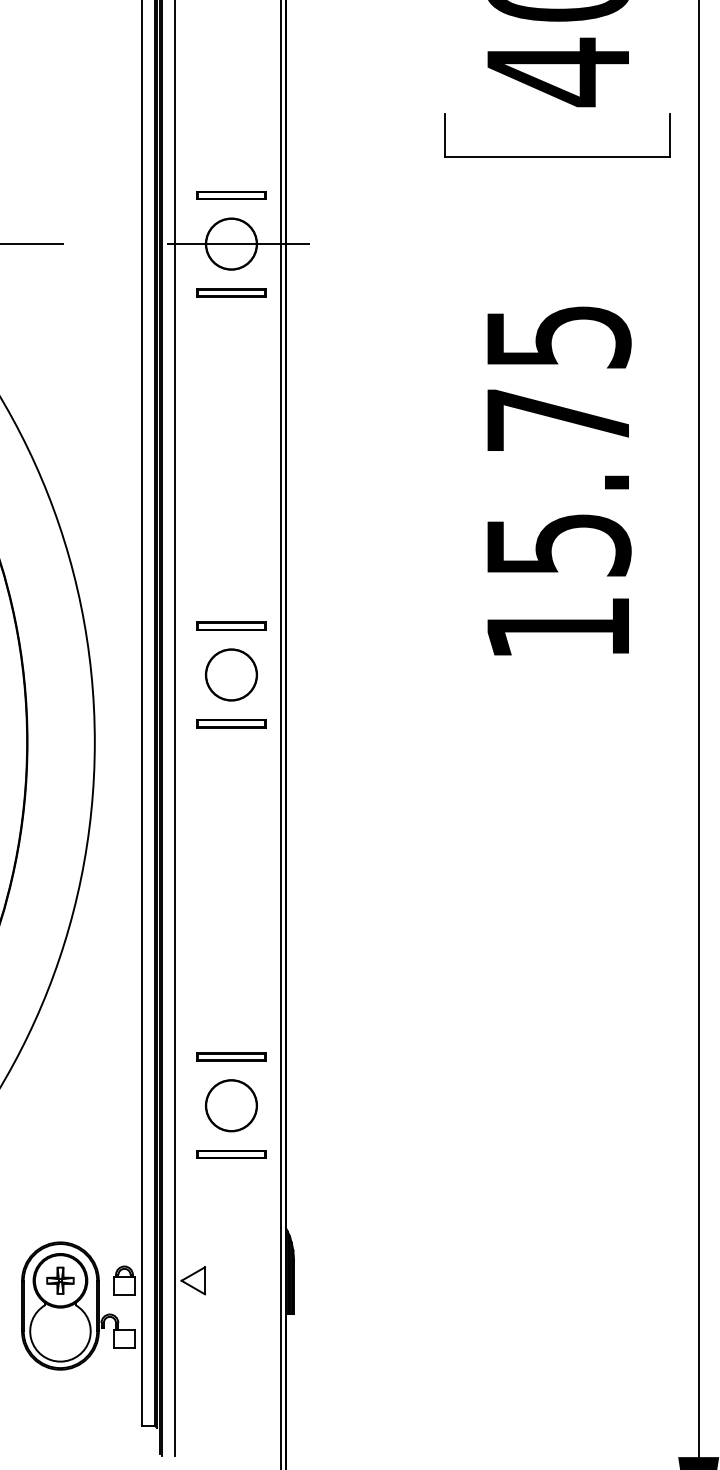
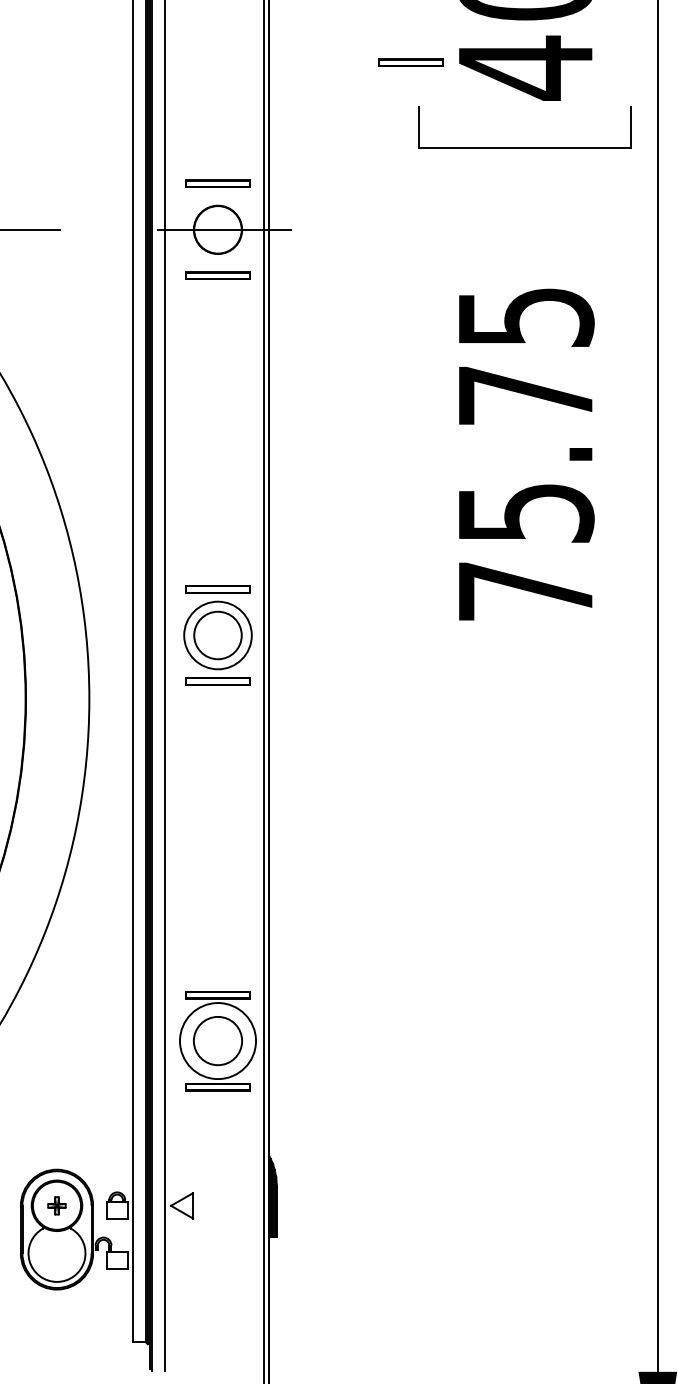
part: (435, 66) -> (410, 62), added
text: (558, 628) -> (525, 591), 15.75 -> 75.75
circle: (230, 674) -> (217, 635), size x1.4
circle: (230, 1105) -> (217, 1040), size x1.6
part: (59, 1280) -> (56, 1205), size x0.7

